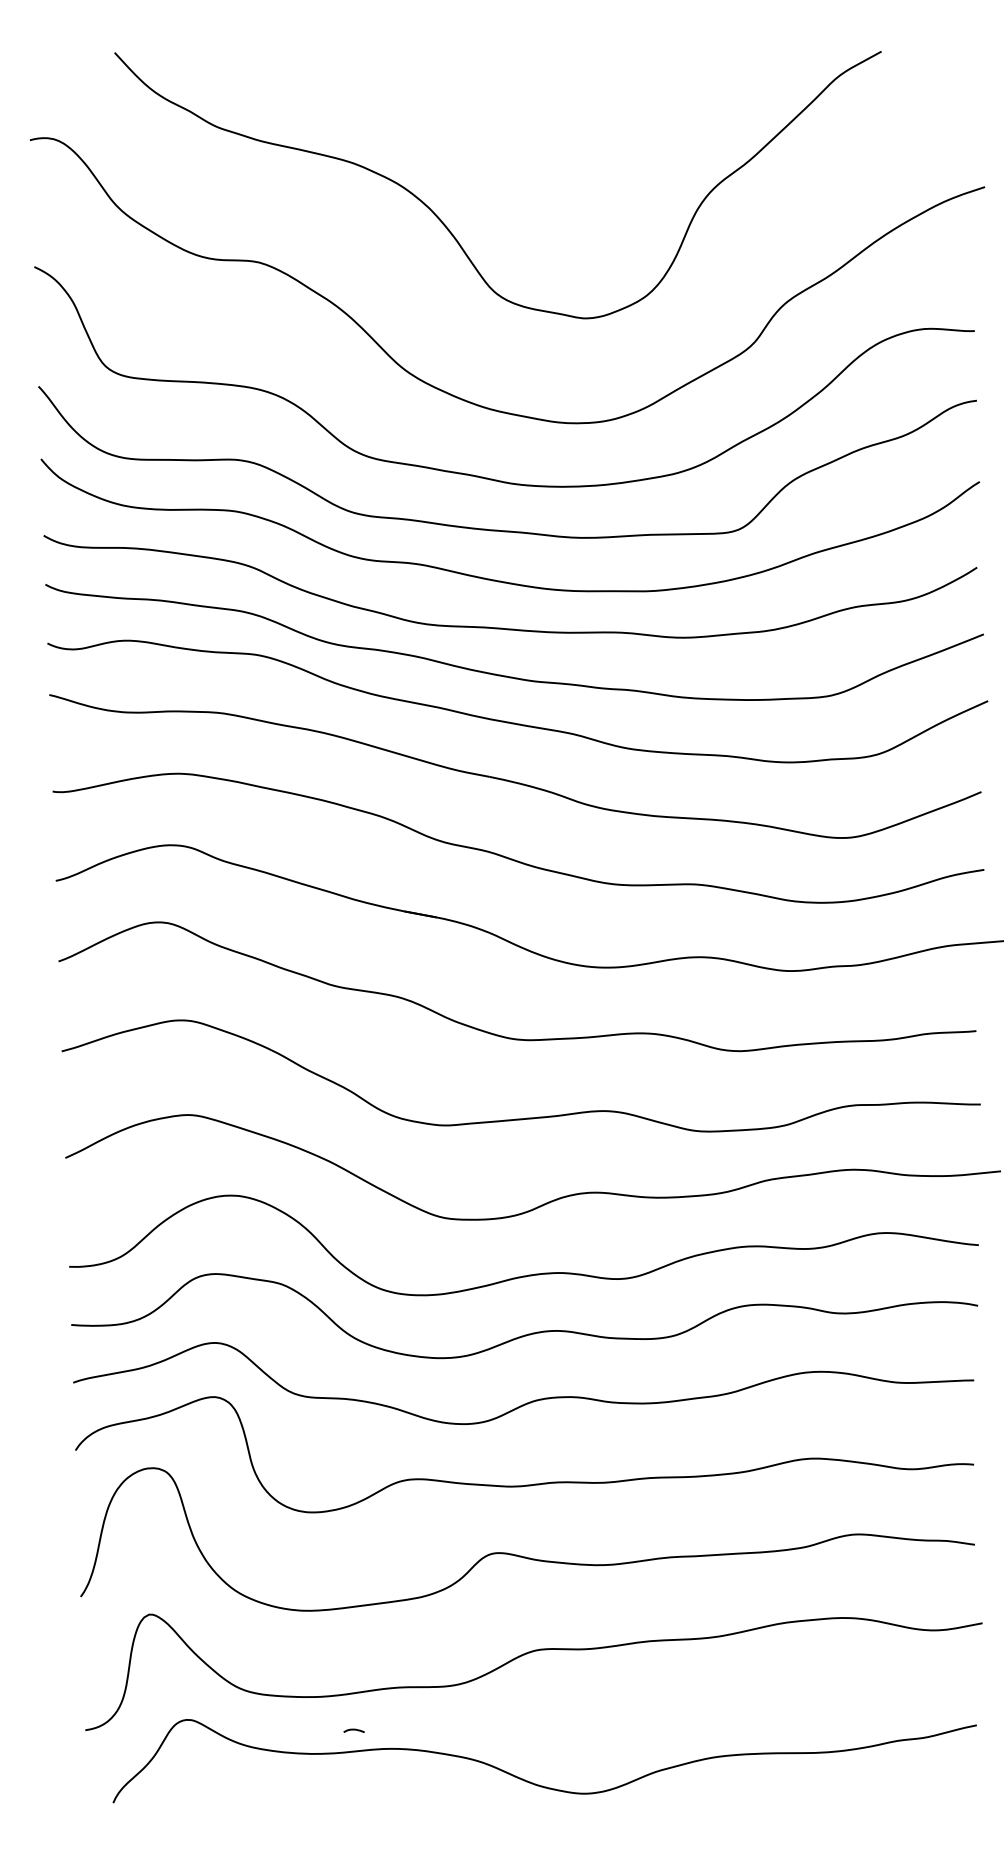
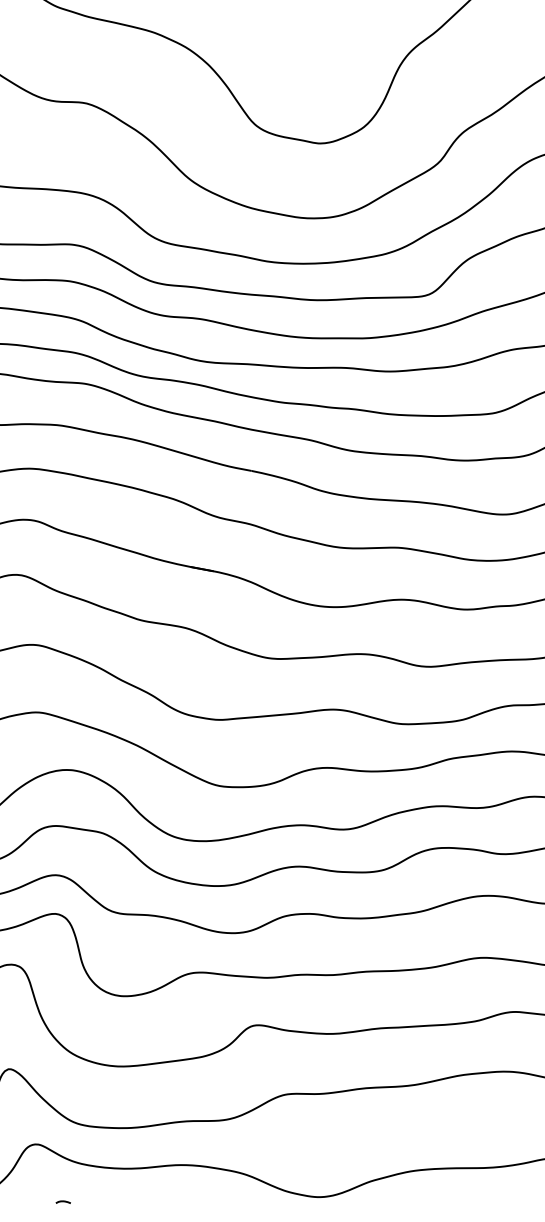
curve: (353, 1730) -> (62, 1201), moved

